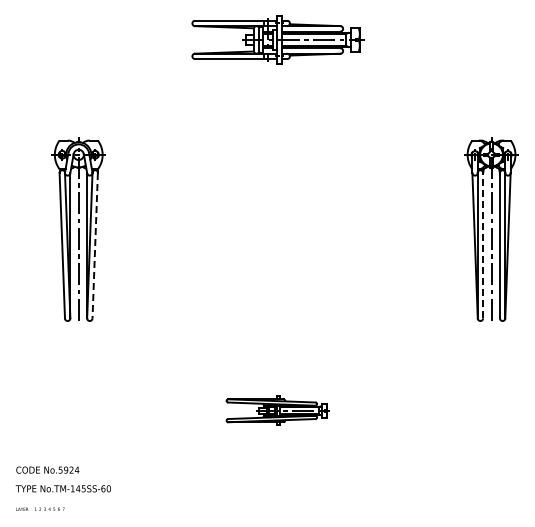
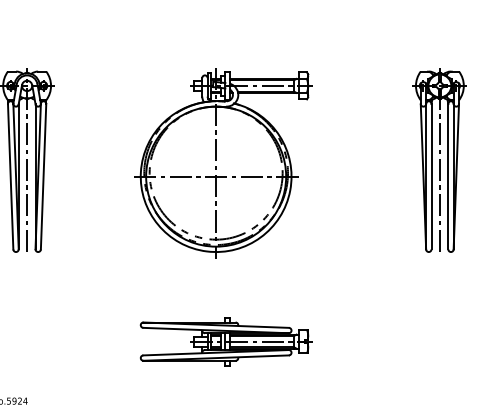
part: (275, 232) -> (223, 163), added
line: (95, 245) -> (43, 176), dashed -> solid
line: (483, 245) -> (431, 176), dashed -> solid
part: (277, 410) -> (225, 341), size x1.67

